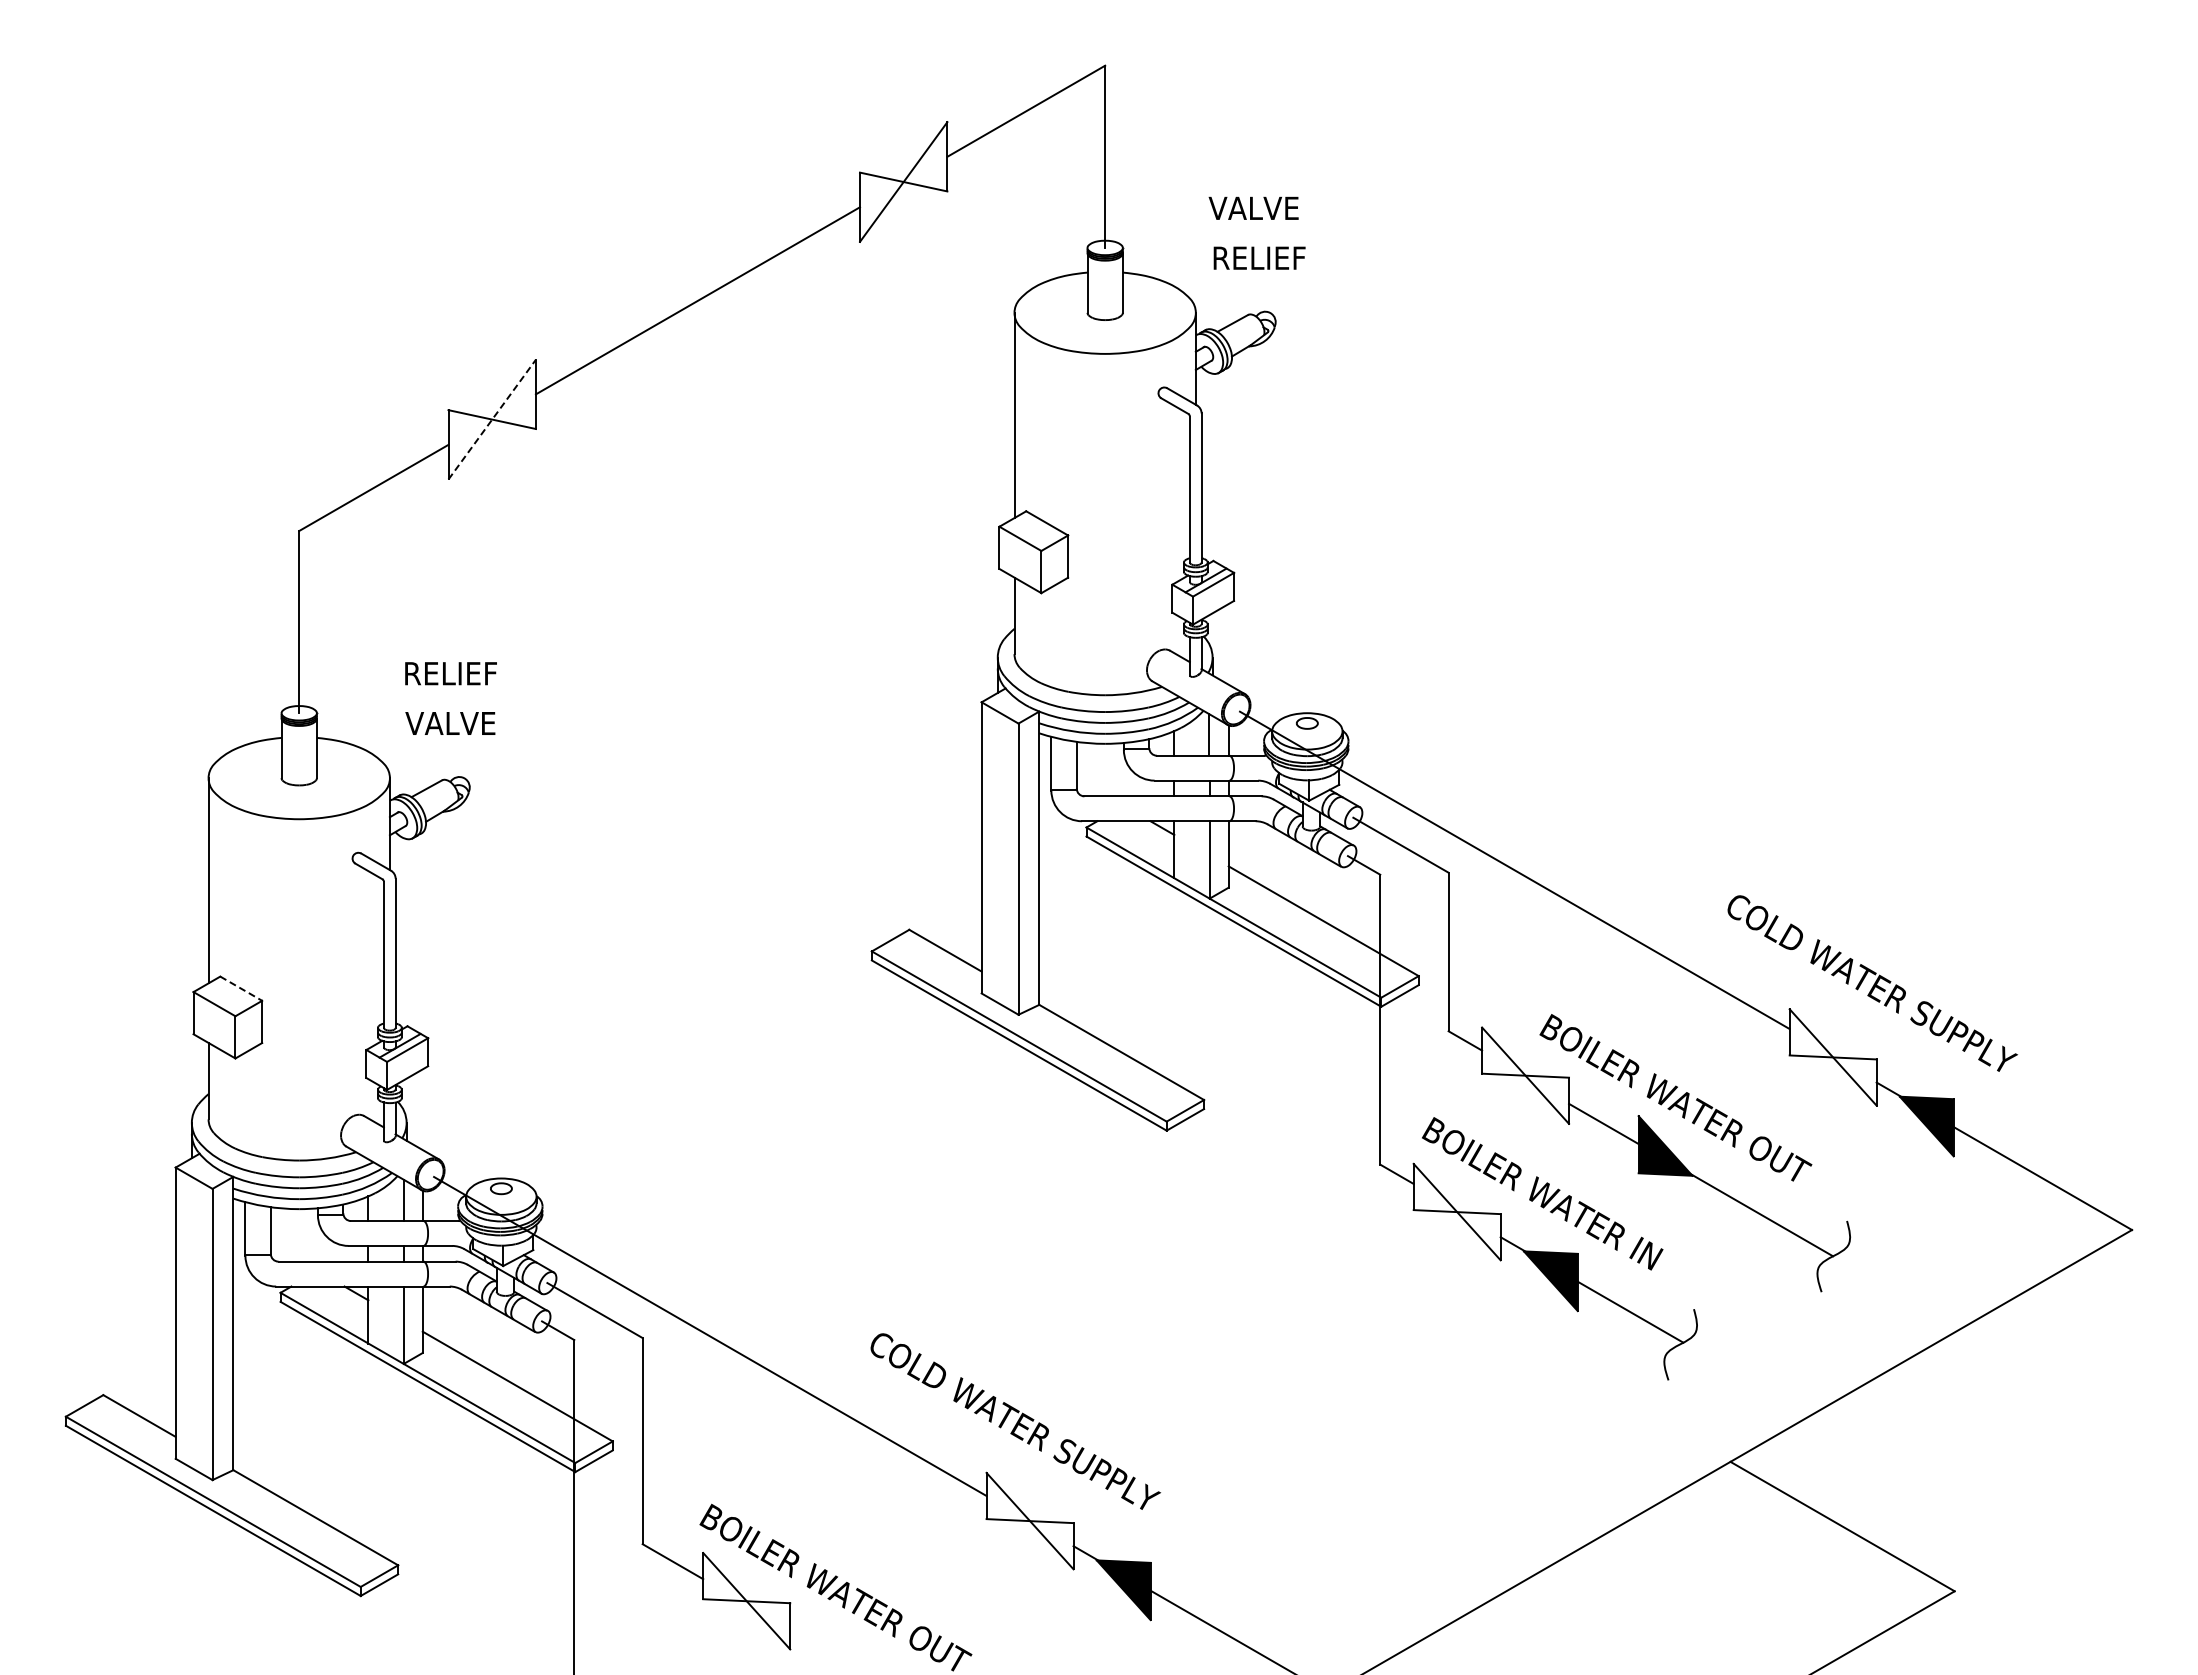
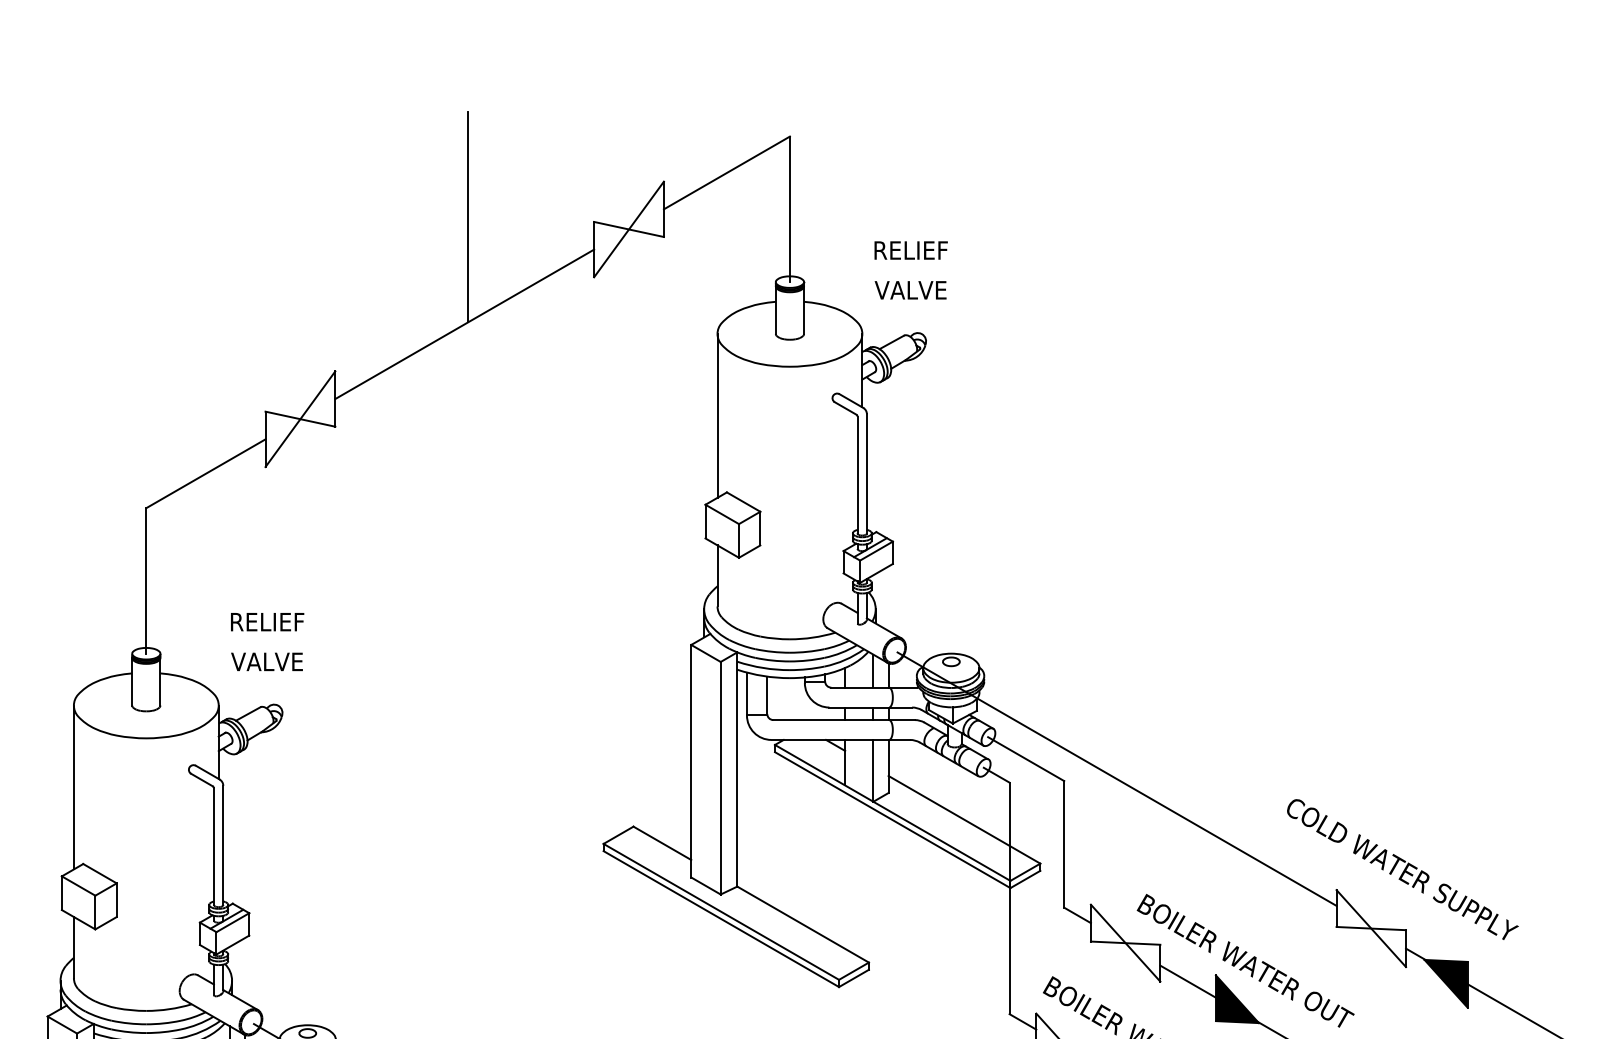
line: (702, 166) -> (468, 217), added
text: (1255, 207) -> (909, 249), VALVE -> RELIEF
text: (1258, 257) -> (912, 289), RELIEF -> VALVE
line: (492, 419) -> (300, 419), dashed -> solid
line: (241, 988) -> (100, 873), dashed -> solid

